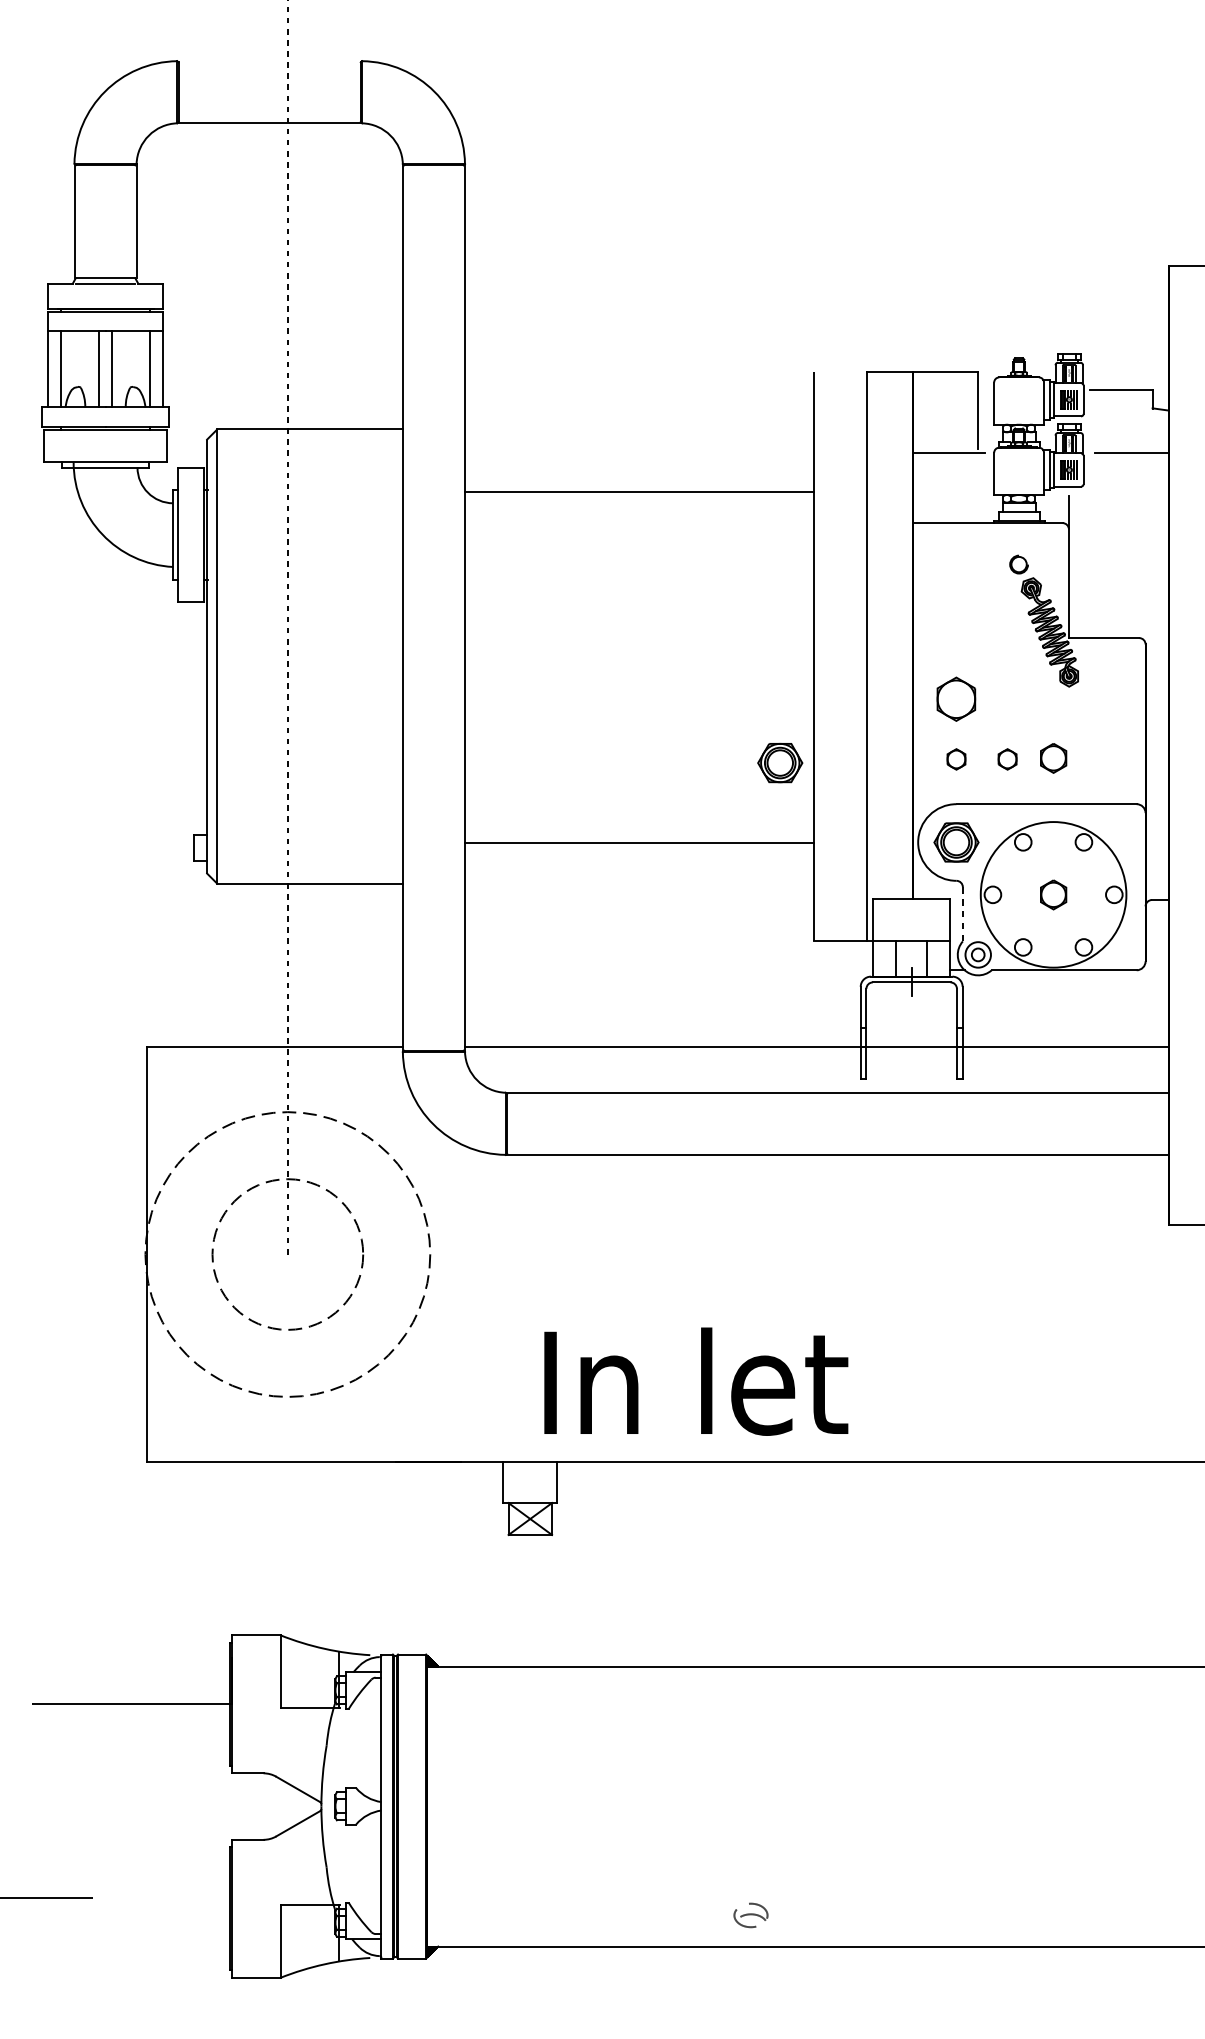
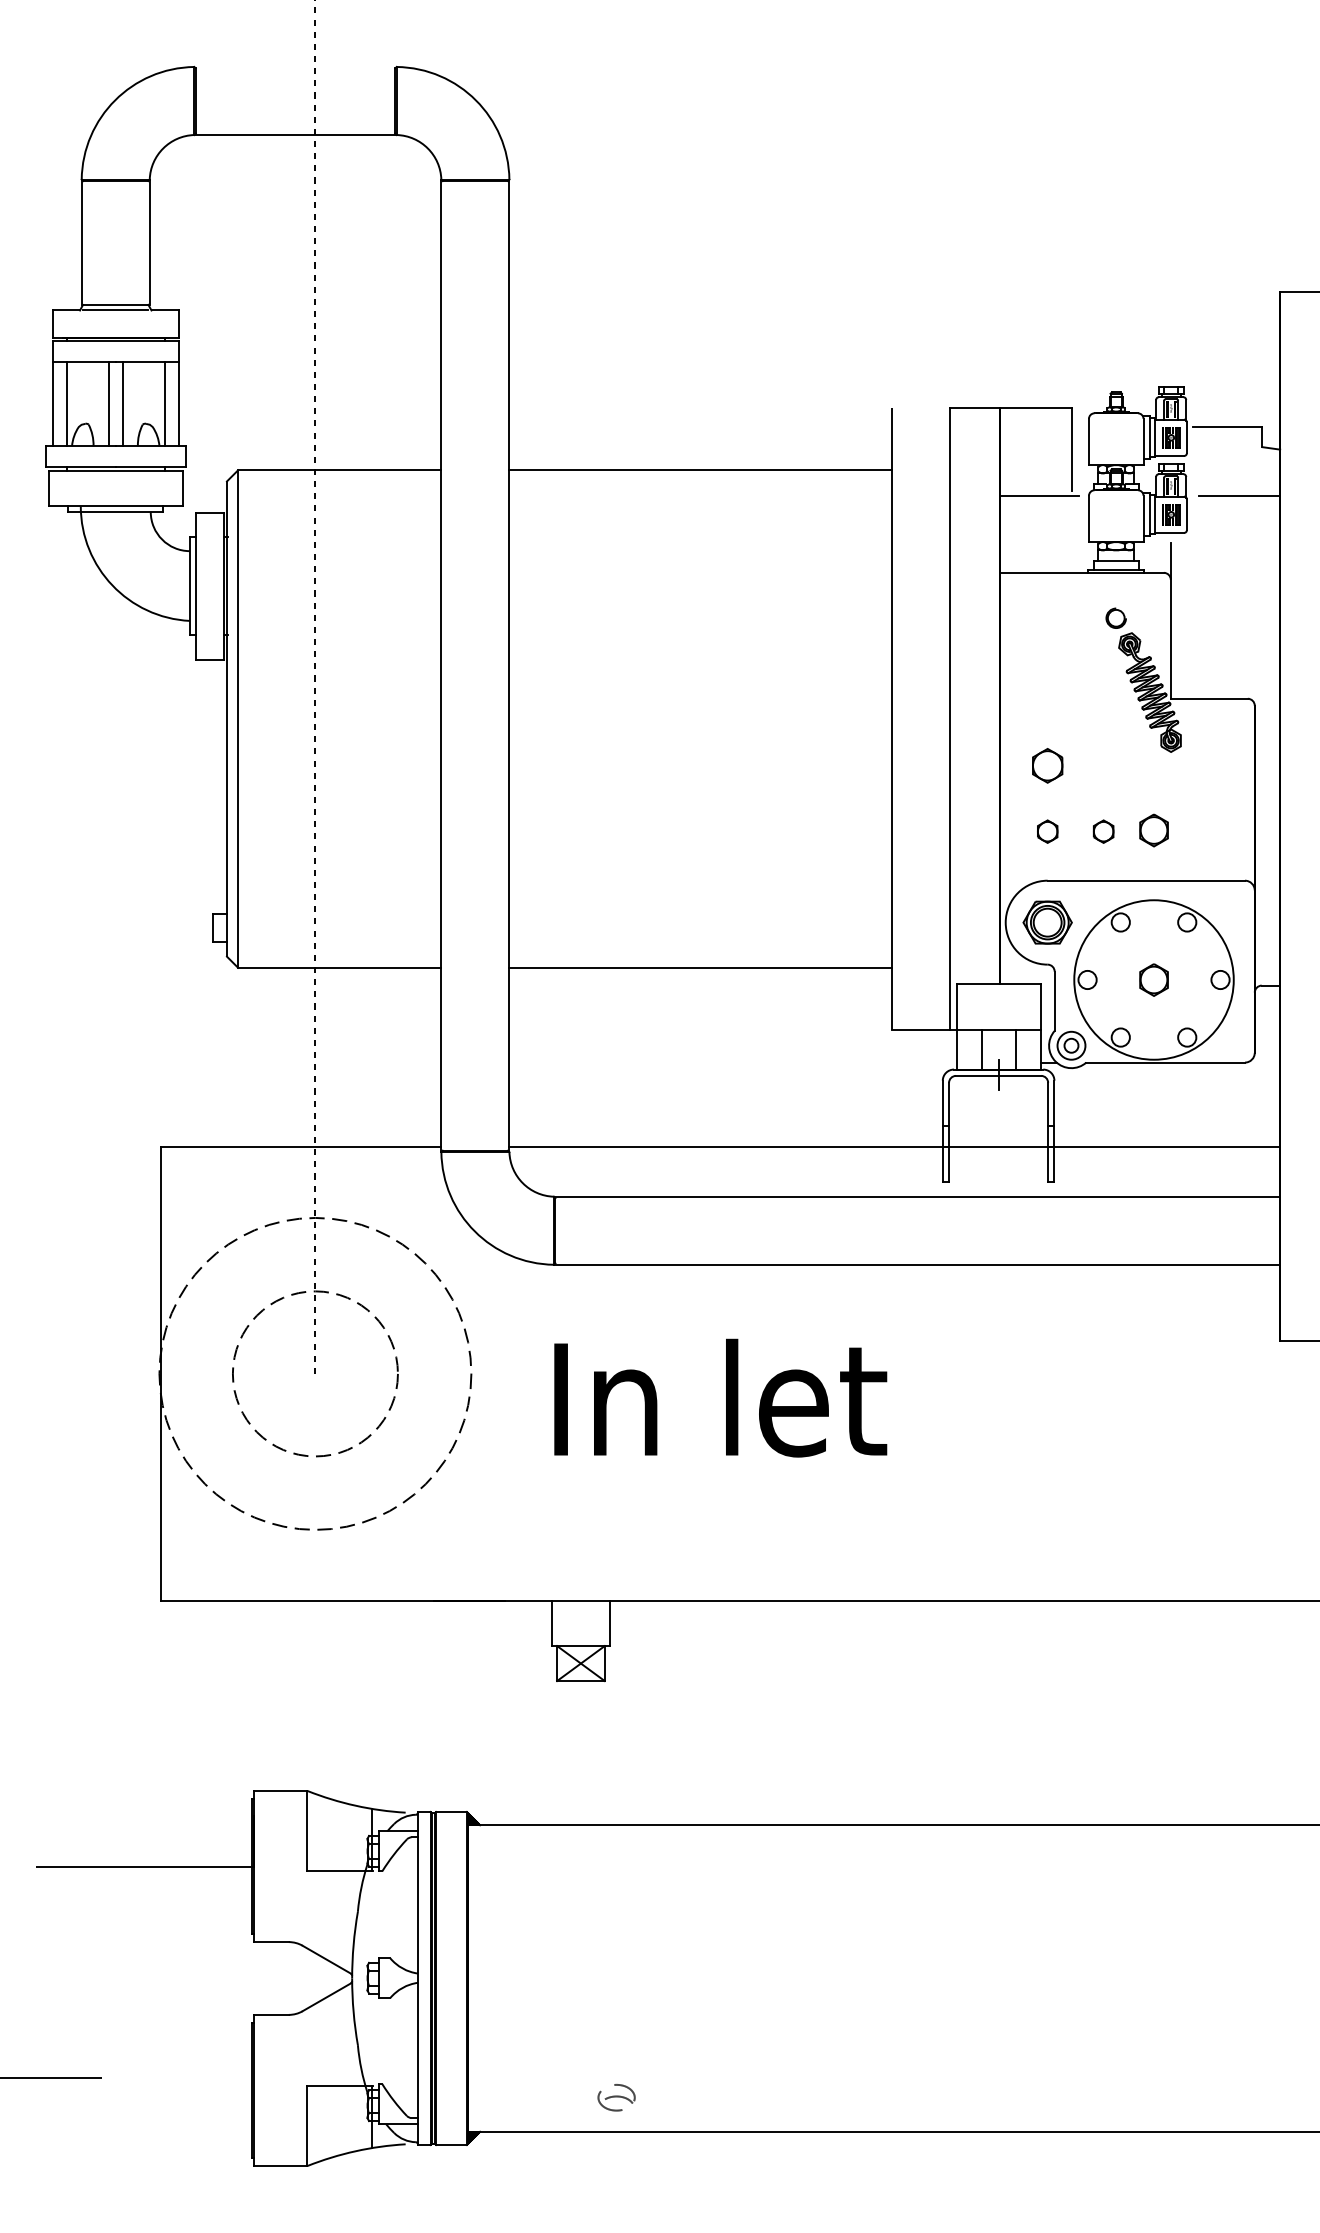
line: (639, 491) -> (700, 470), moved
part: (956, 699) -> (1047, 765), size x0.71
part: (780, 762) -> (854, 835), removed
line: (639, 842) -> (700, 967), moved
line: (962, 914) -> (1054, 1001), dashed -> solid
text: (696, 1381) -> (720, 1397), moved
part: (750, 1915) -> (616, 2097), moved

